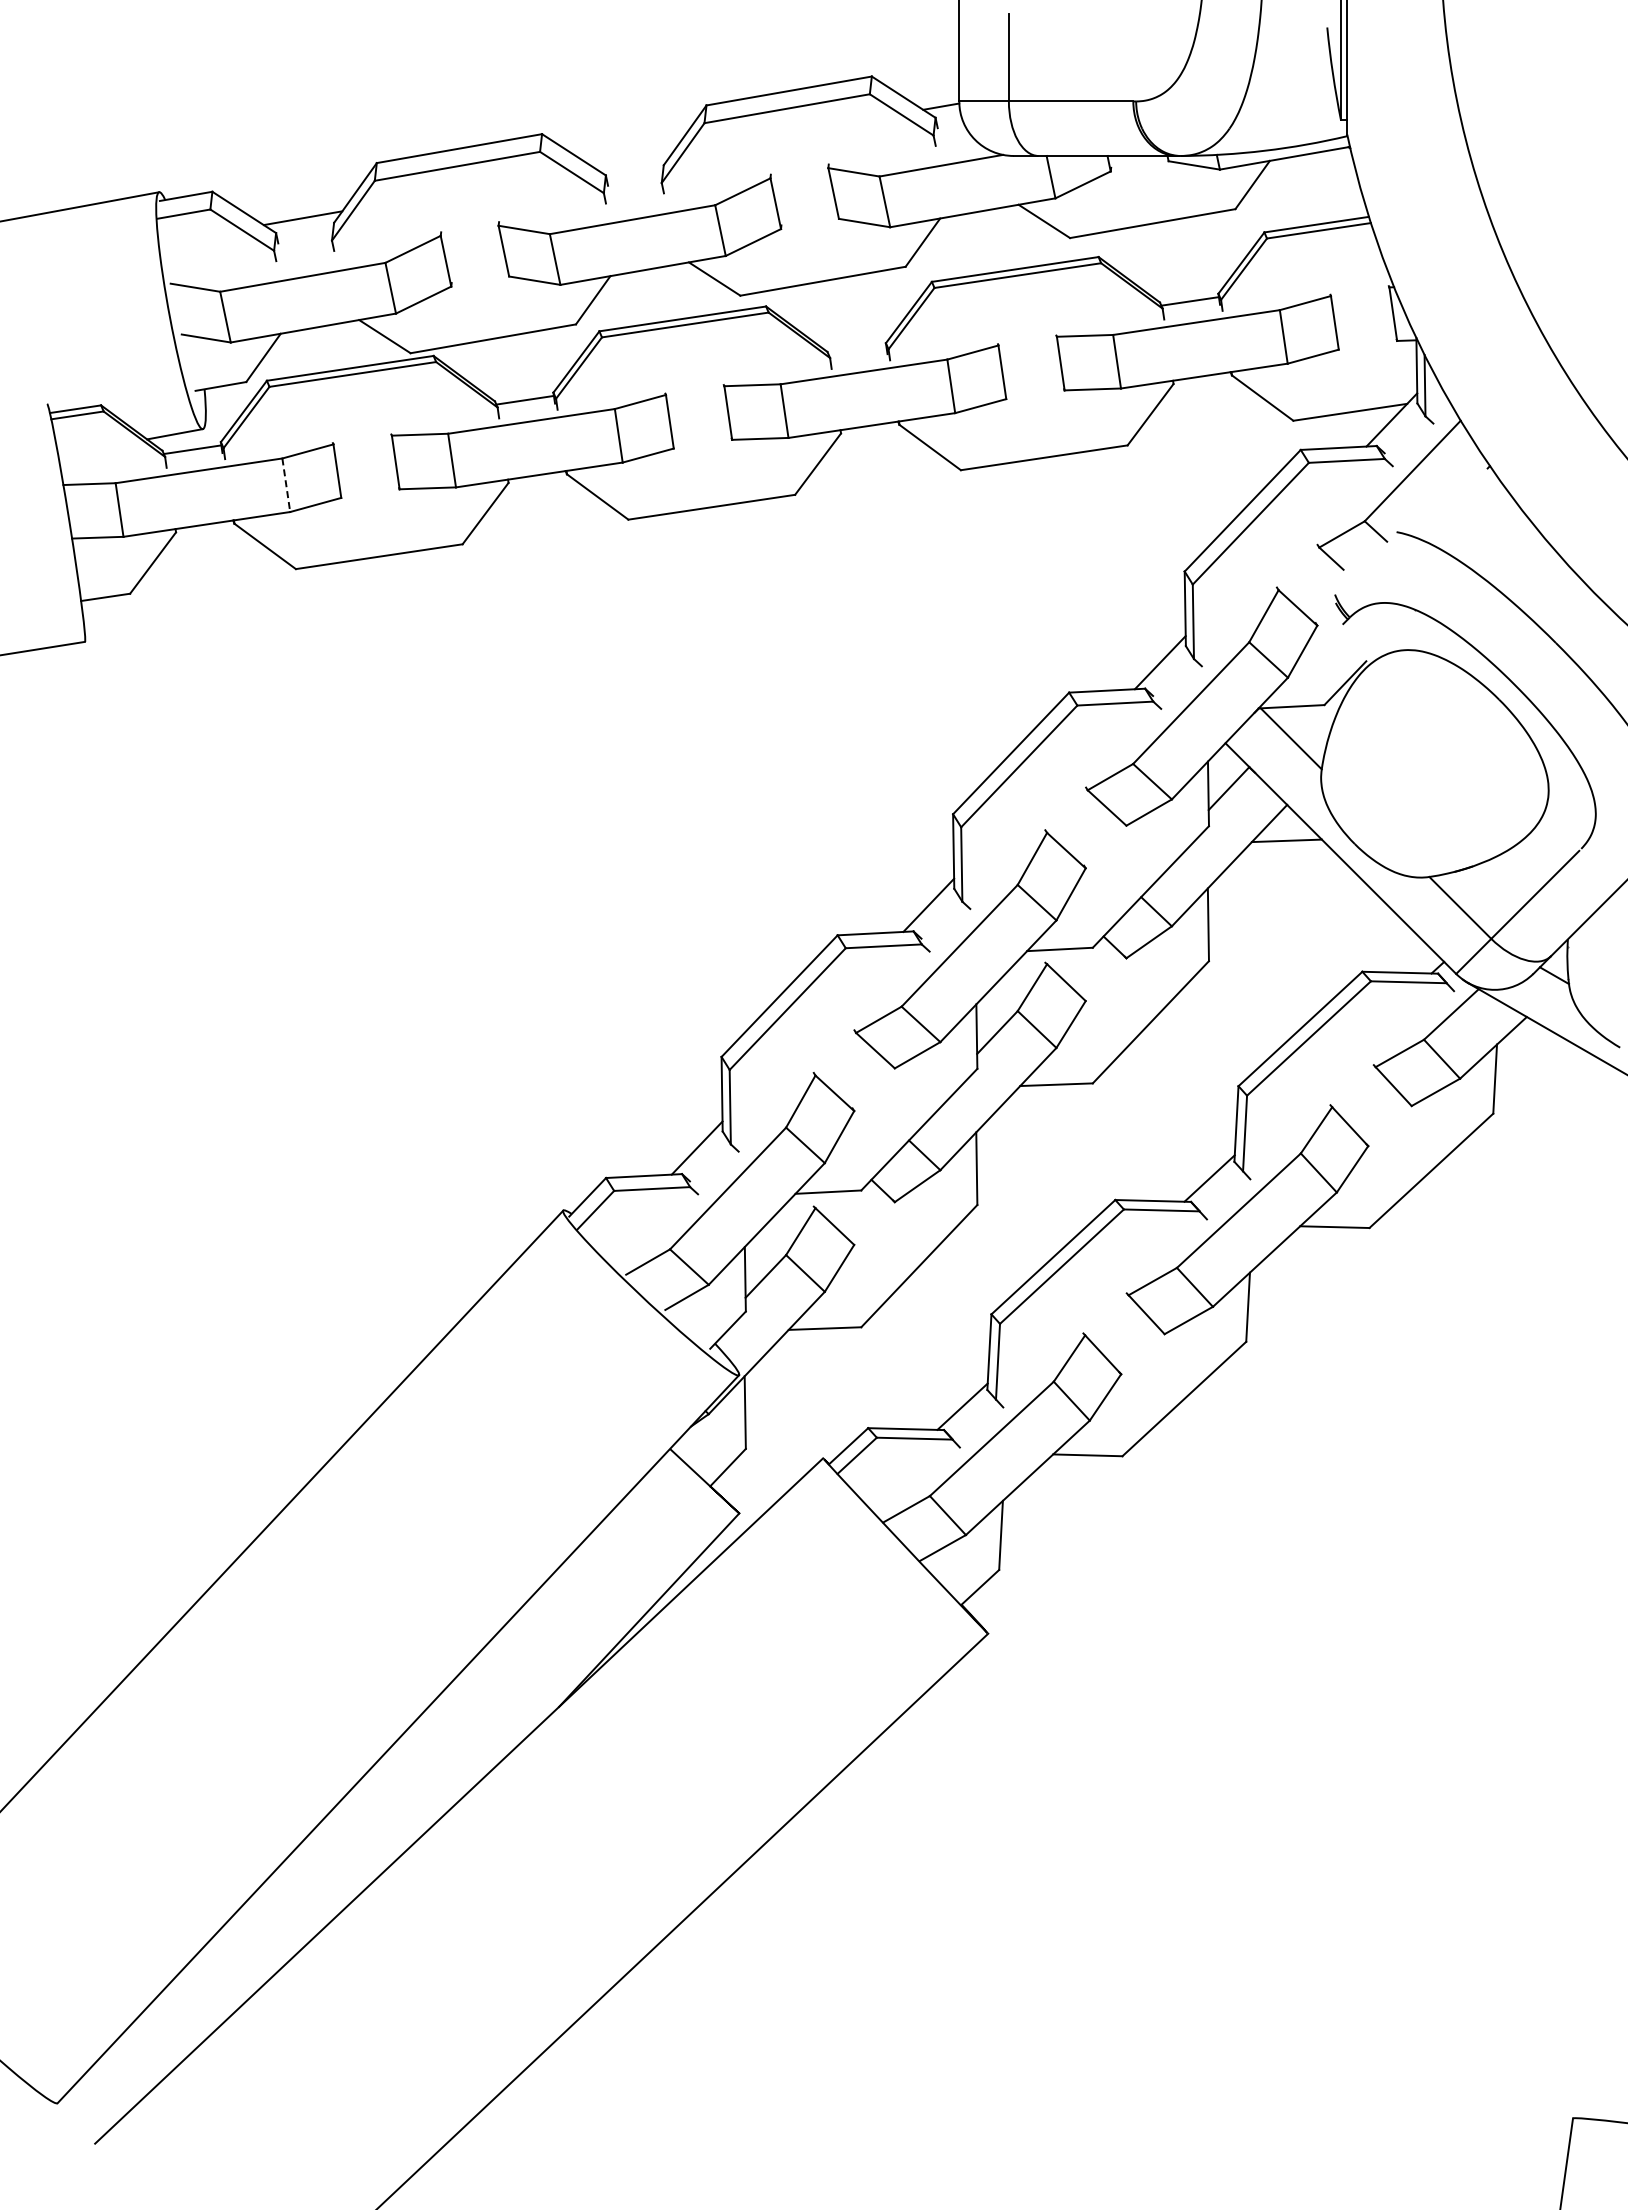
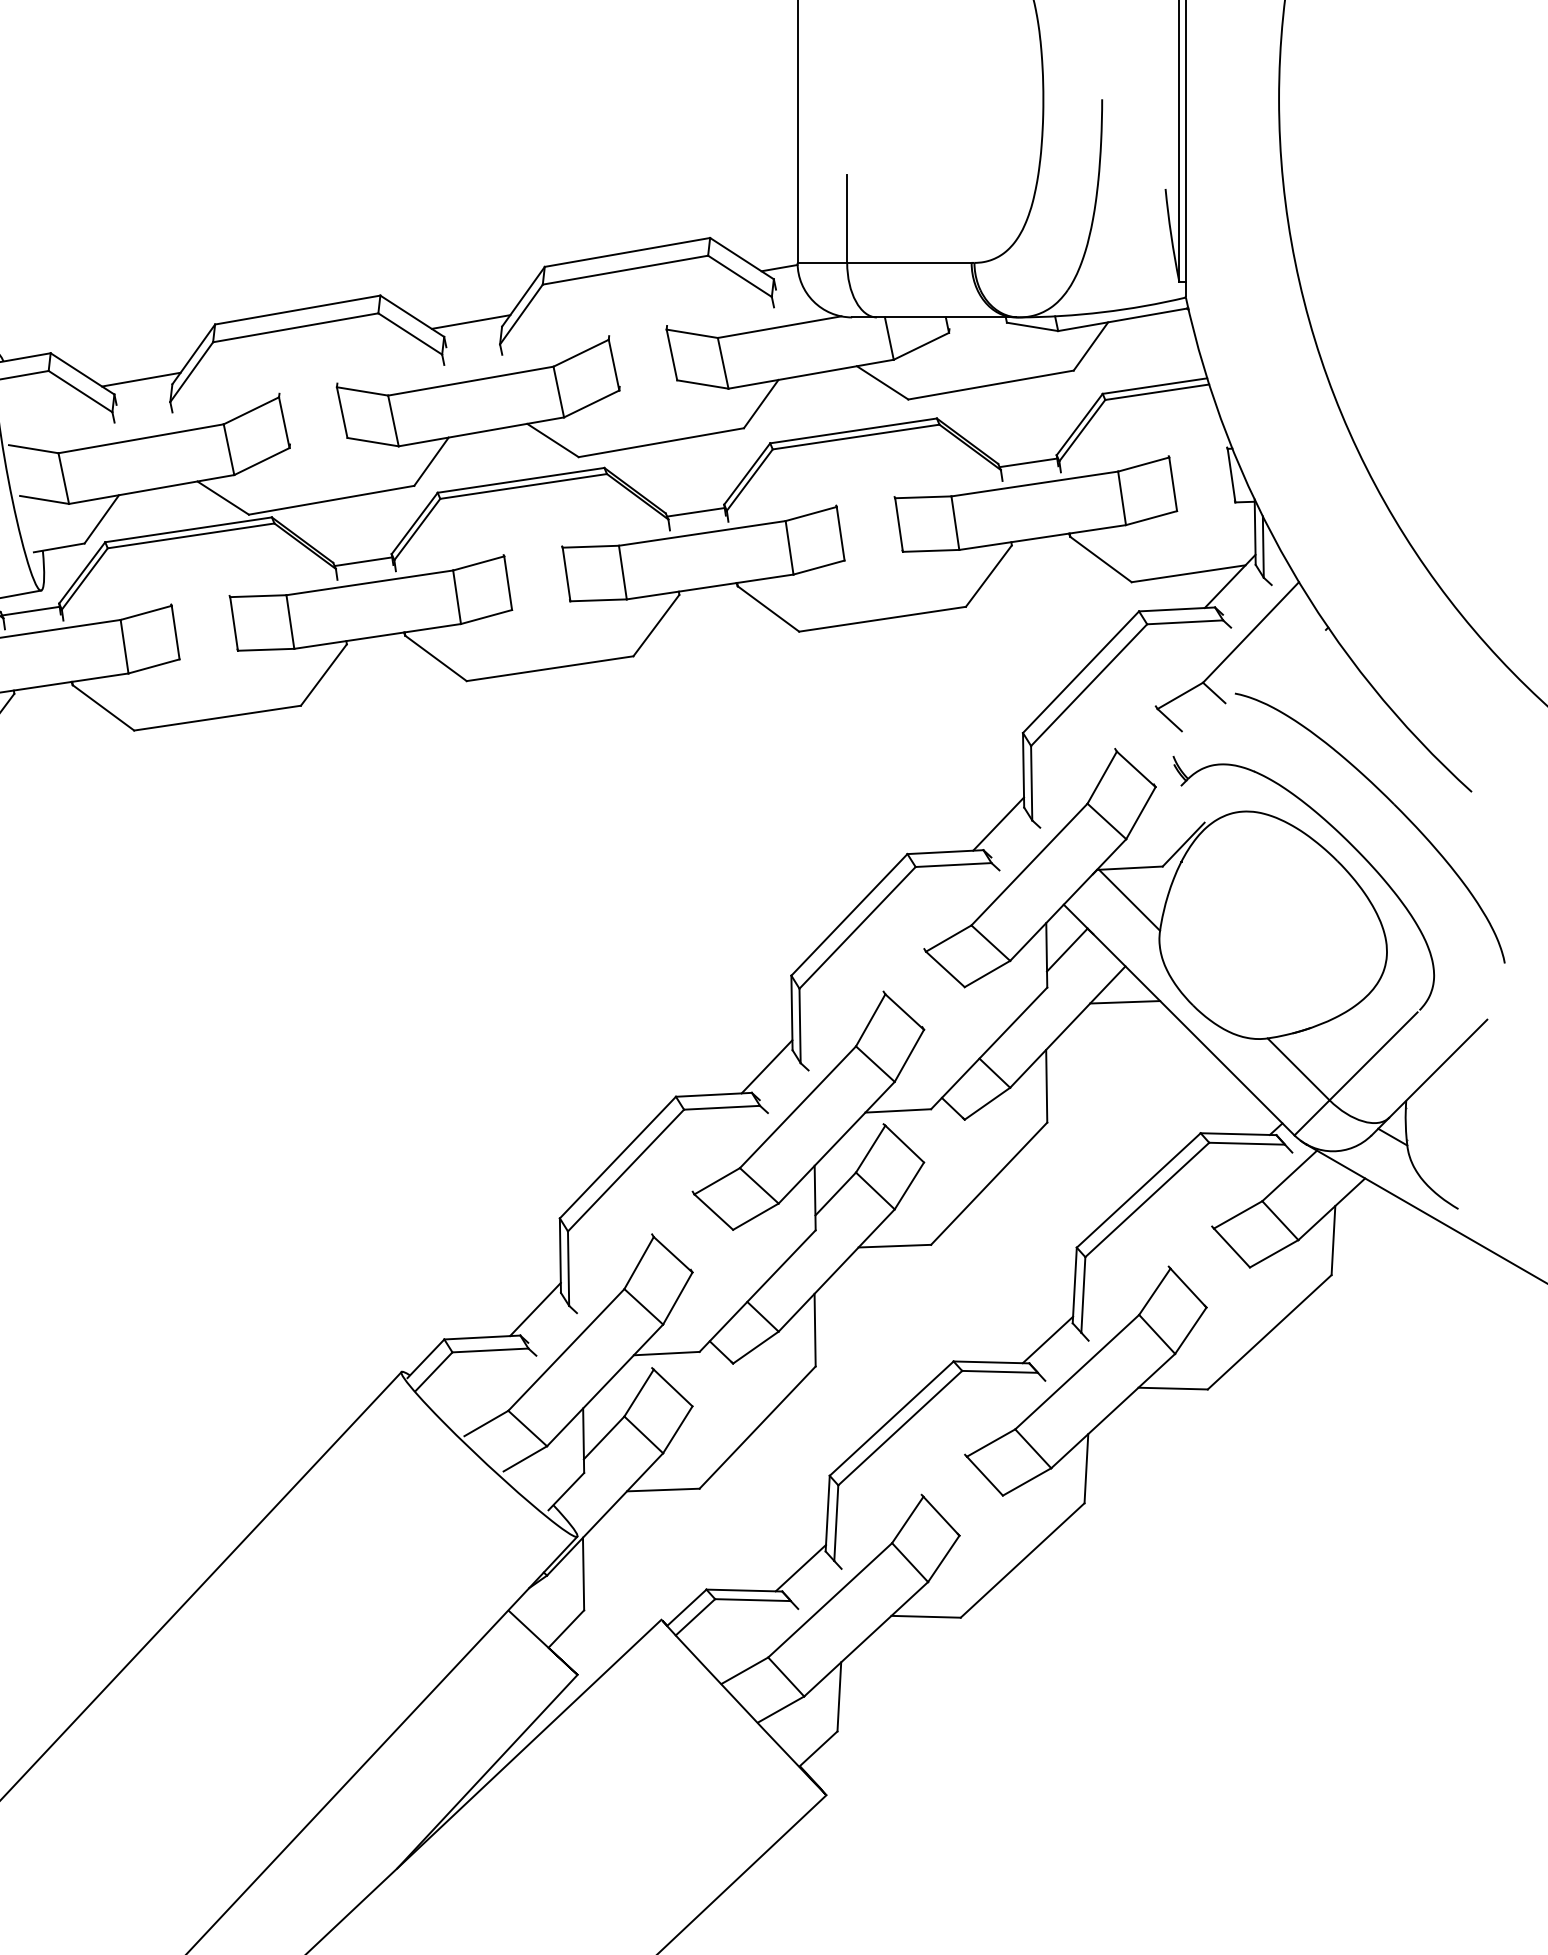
line: (632, 160) -> (470, 321), added
line: (857, 350) -> (695, 511), added
line: (286, 485) -> (124, 646), dashed -> solid

